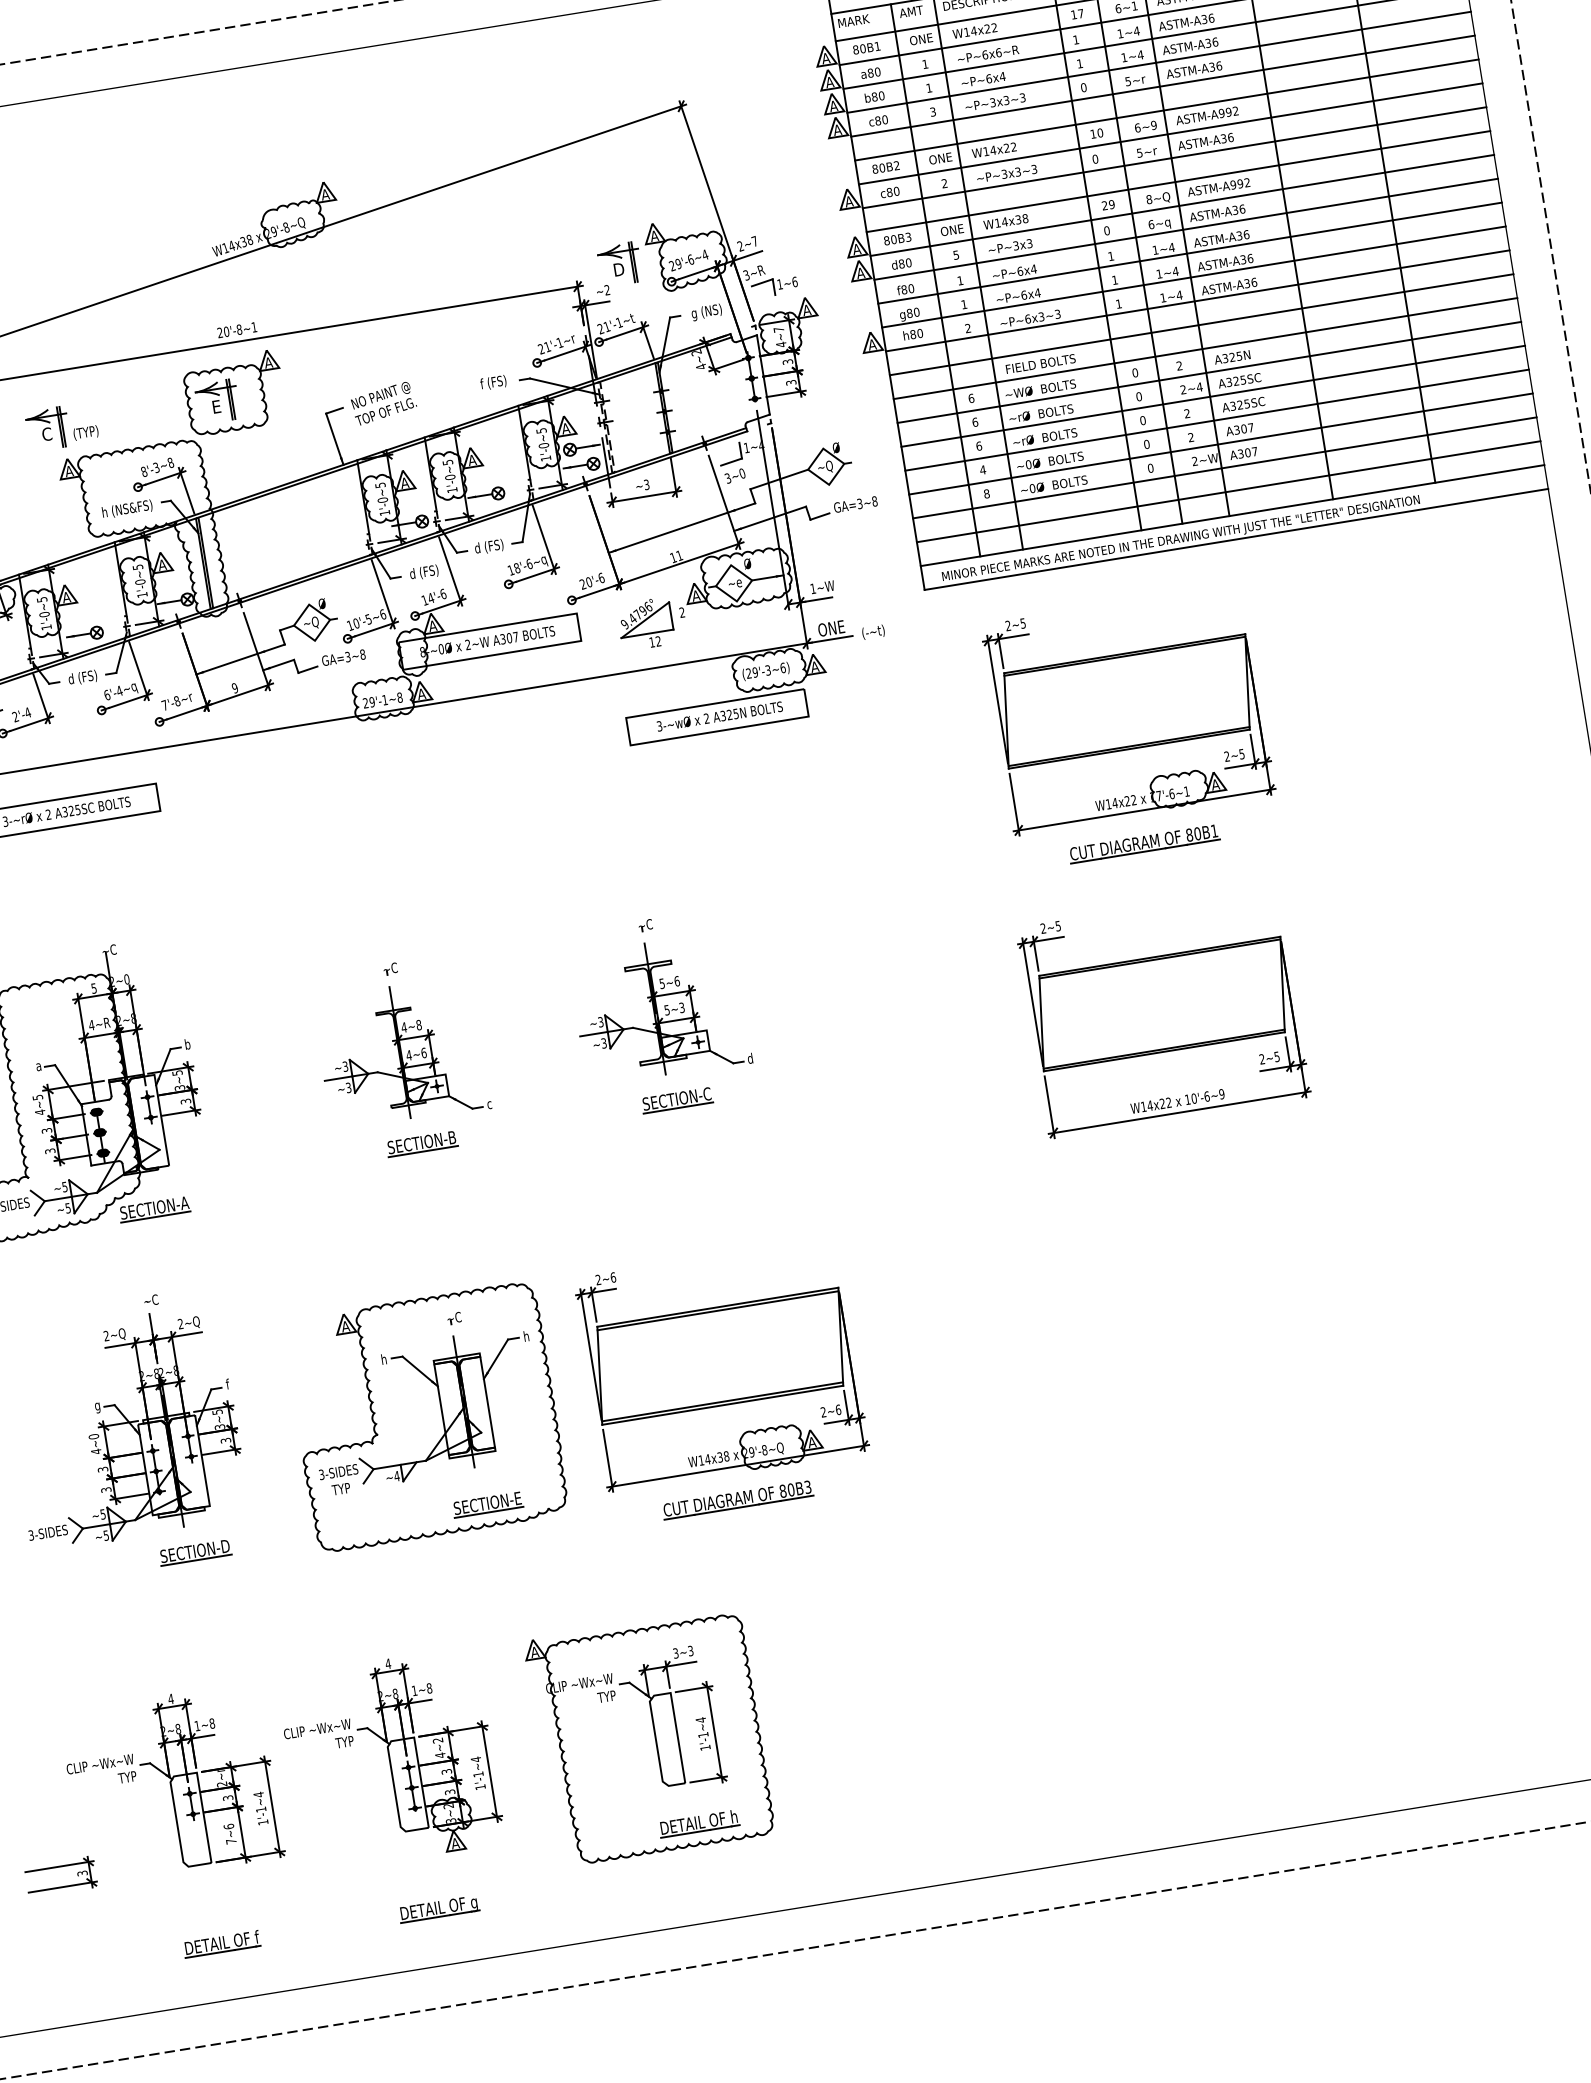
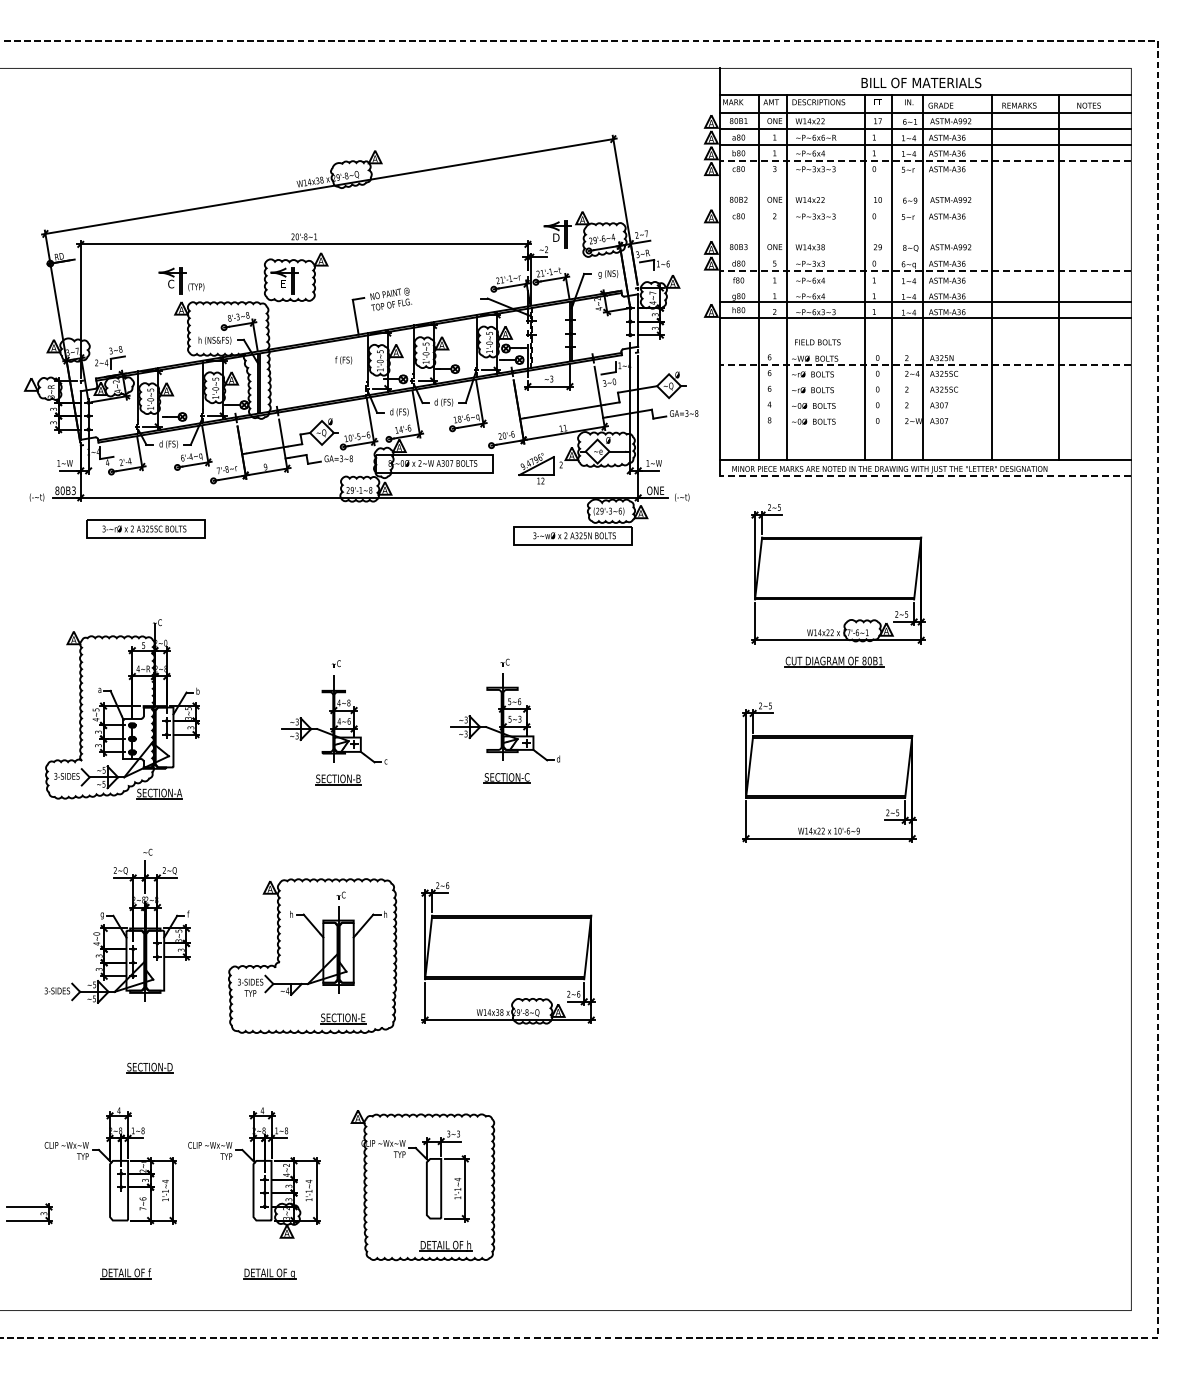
line: (1159, 62) -> (925, 160), solid -> dashed
line: (1163, 86) -> (925, 176), removed
line: (1167, 110) -> (925, 192), removed
line: (1170, 133) -> (925, 207), removed
line: (1174, 157) -> (925, 223), removed
line: (1178, 181) -> (925, 239), removed
line: (1182, 205) -> (925, 255), removed
line: (1186, 228) -> (925, 270), solid -> dashed
line: (1190, 252) -> (925, 286), removed
line: (1201, 324) -> (925, 333), removed
line: (1205, 348) -> (925, 349), removed
line: (1209, 372) -> (925, 365), solid -> dashed
text: (493, 382) -> (343, 360), moved
line: (1213, 396) -> (925, 381), removed
line: (1217, 419) -> (925, 396), removed
line: (1221, 443) -> (925, 412), removed
line: (1224, 467) -> (925, 428), removed
line: (1228, 492) -> (925, 444), removed
line: (1236, 539) -> (925, 475), solid -> dashed
part: (737, 1499) -> (504, 1041), removed
part: (194, 1551) -> (149, 1067), moved

